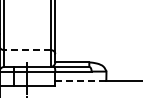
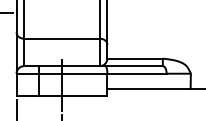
line: (26, 50) -> (60, 39), dashed -> solid
line: (80, 80) -> (148, 88), dashed -> solid

